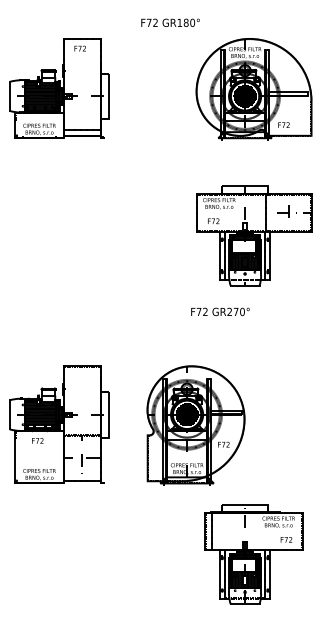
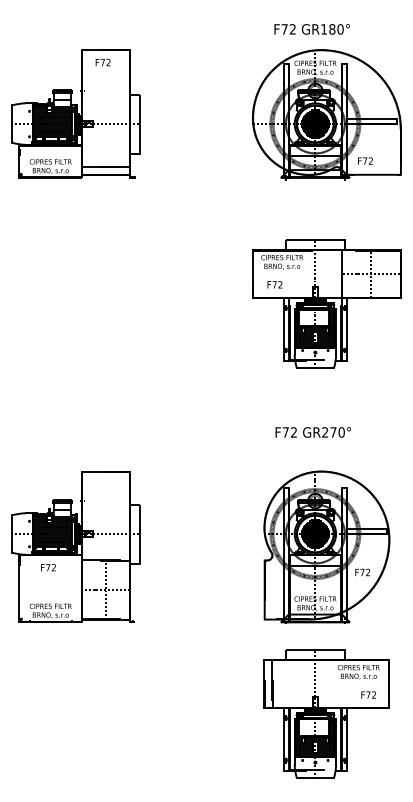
text: (170, 22) -> (312, 28), moved
text: (220, 311) -> (313, 431), moved
part: (195, 425) -> (326, 547), moved

